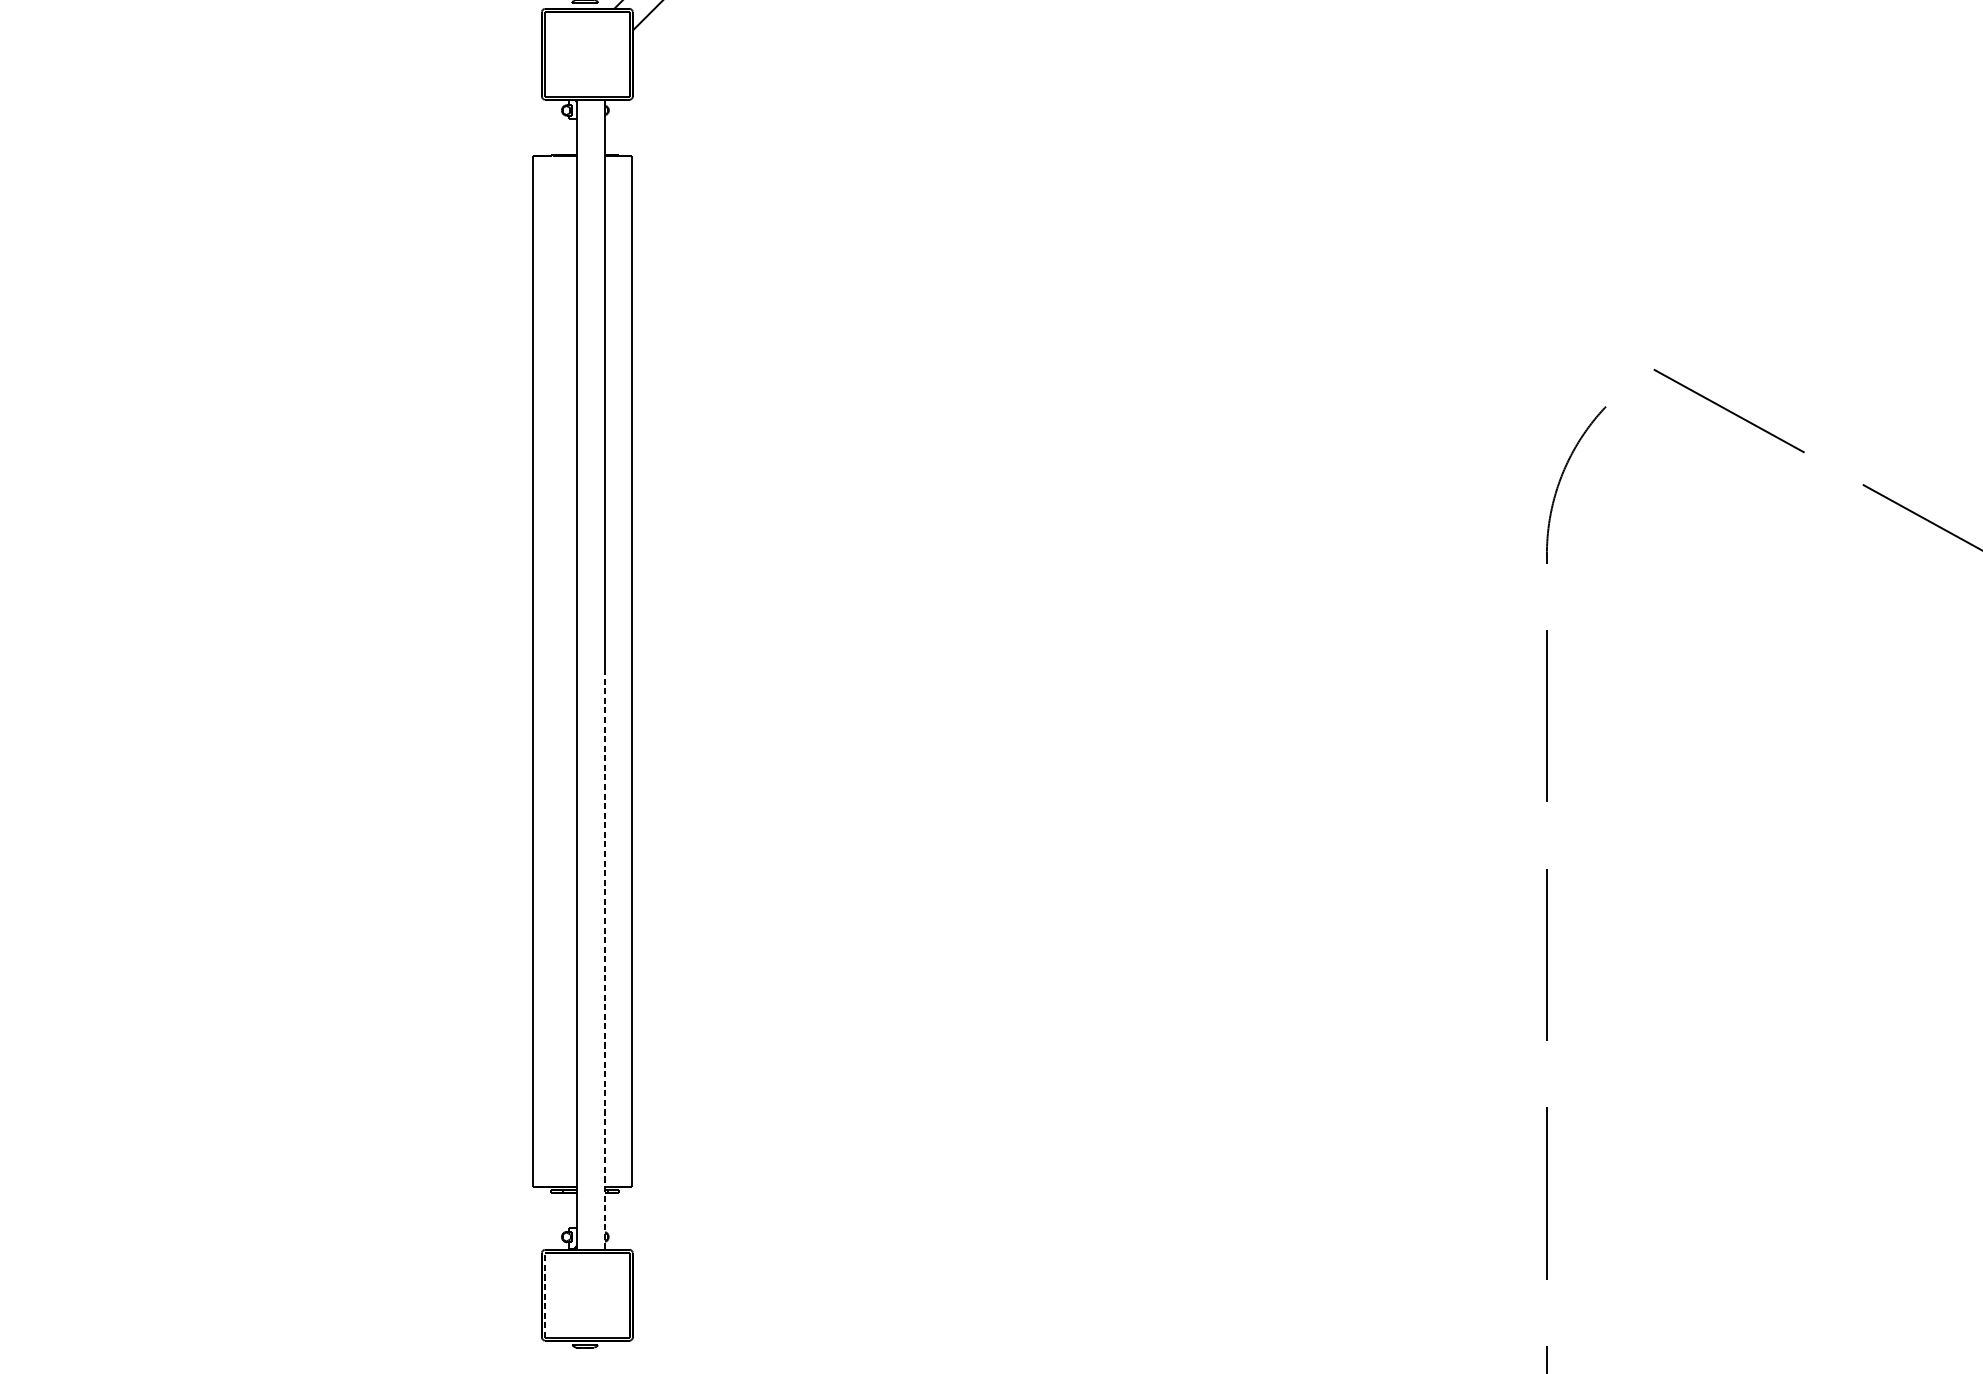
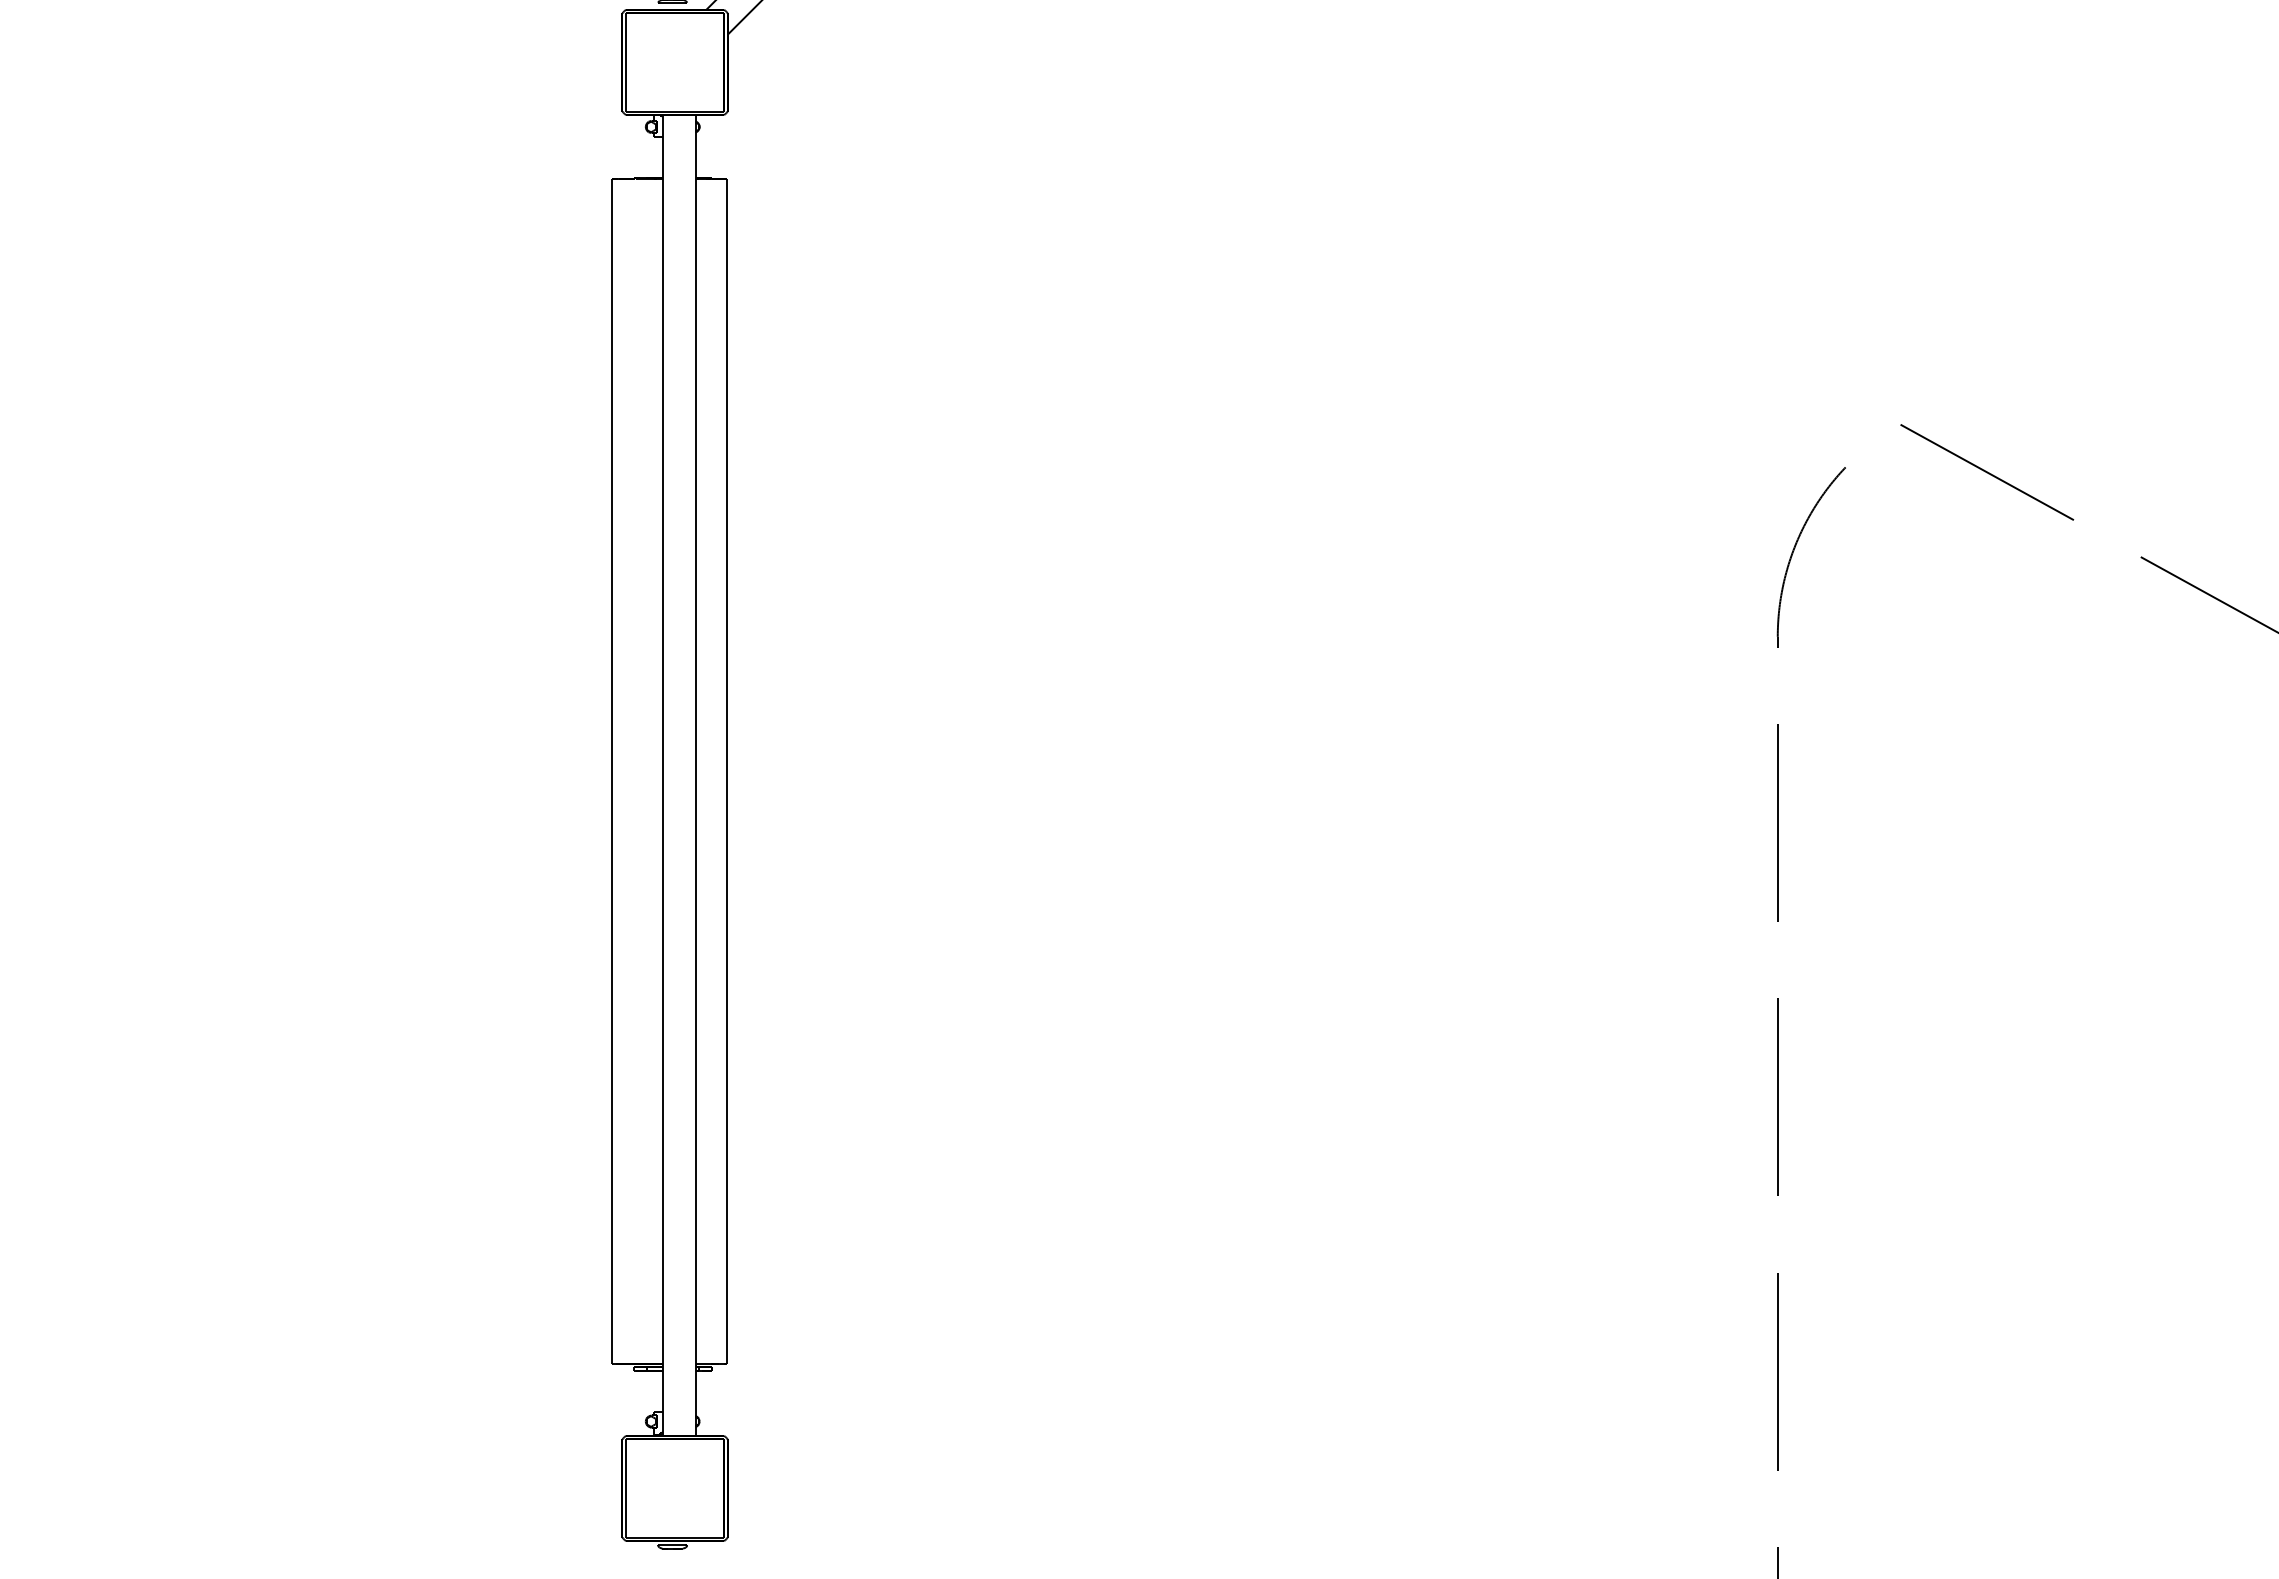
line: (605, 961) -> (695, 1104), dashed -> solid
line: (545, 1295) -> (626, 1488), dashed -> solid

